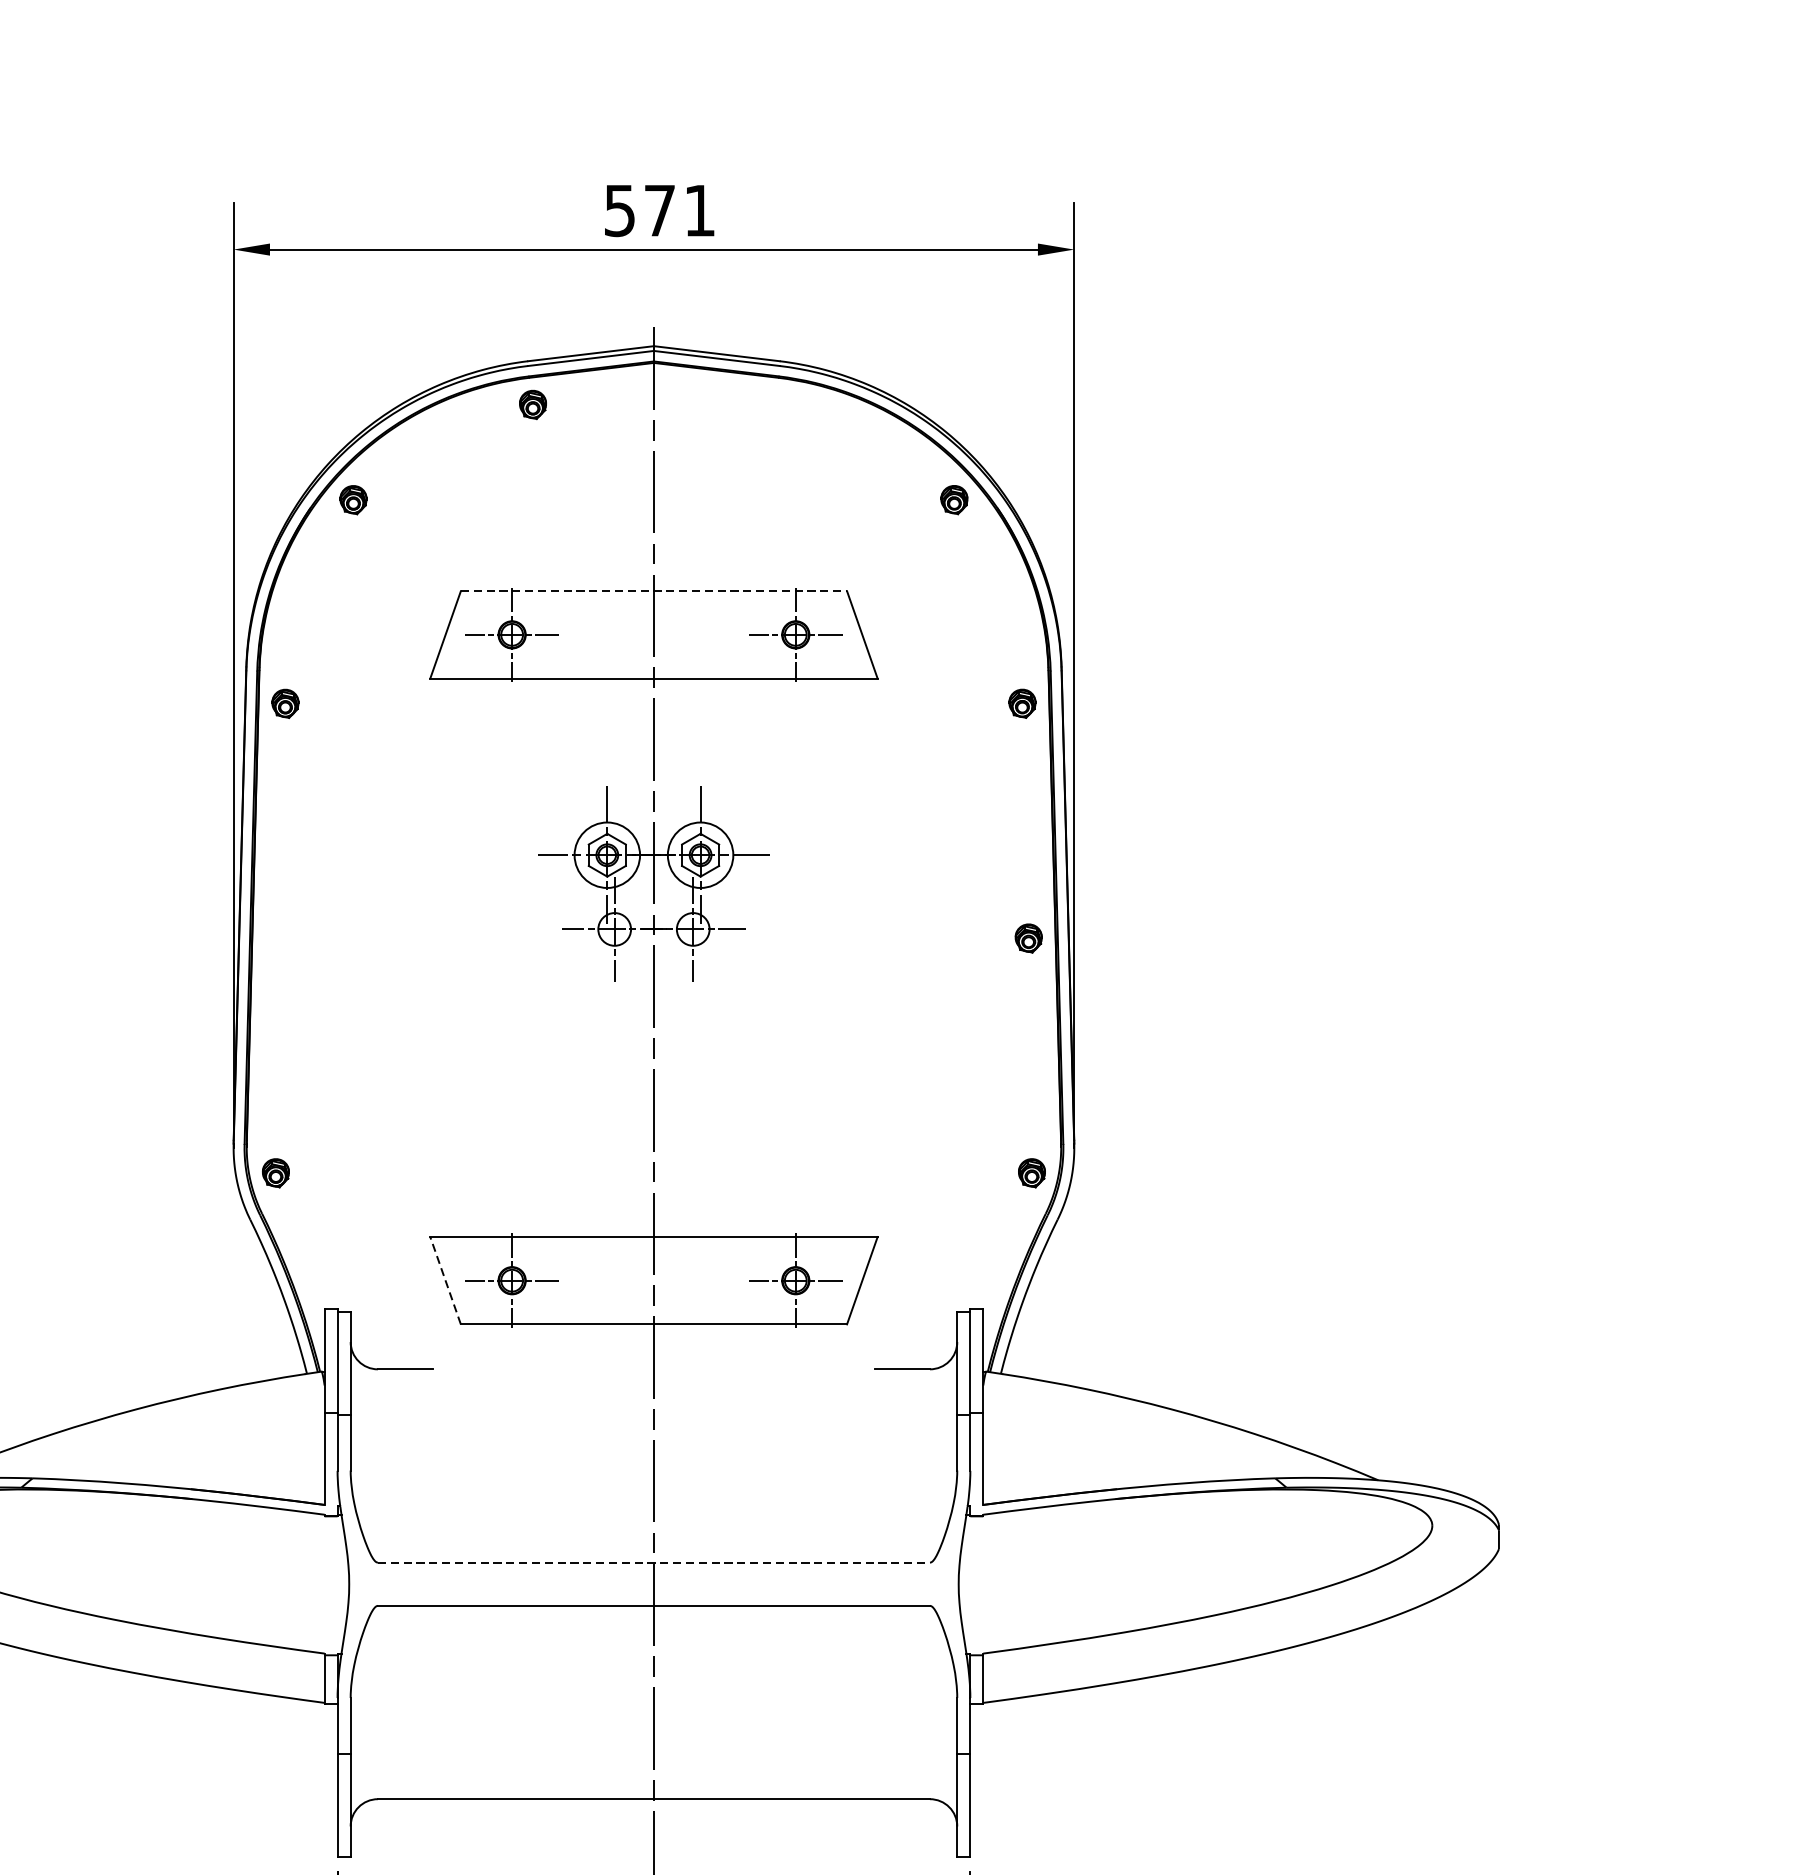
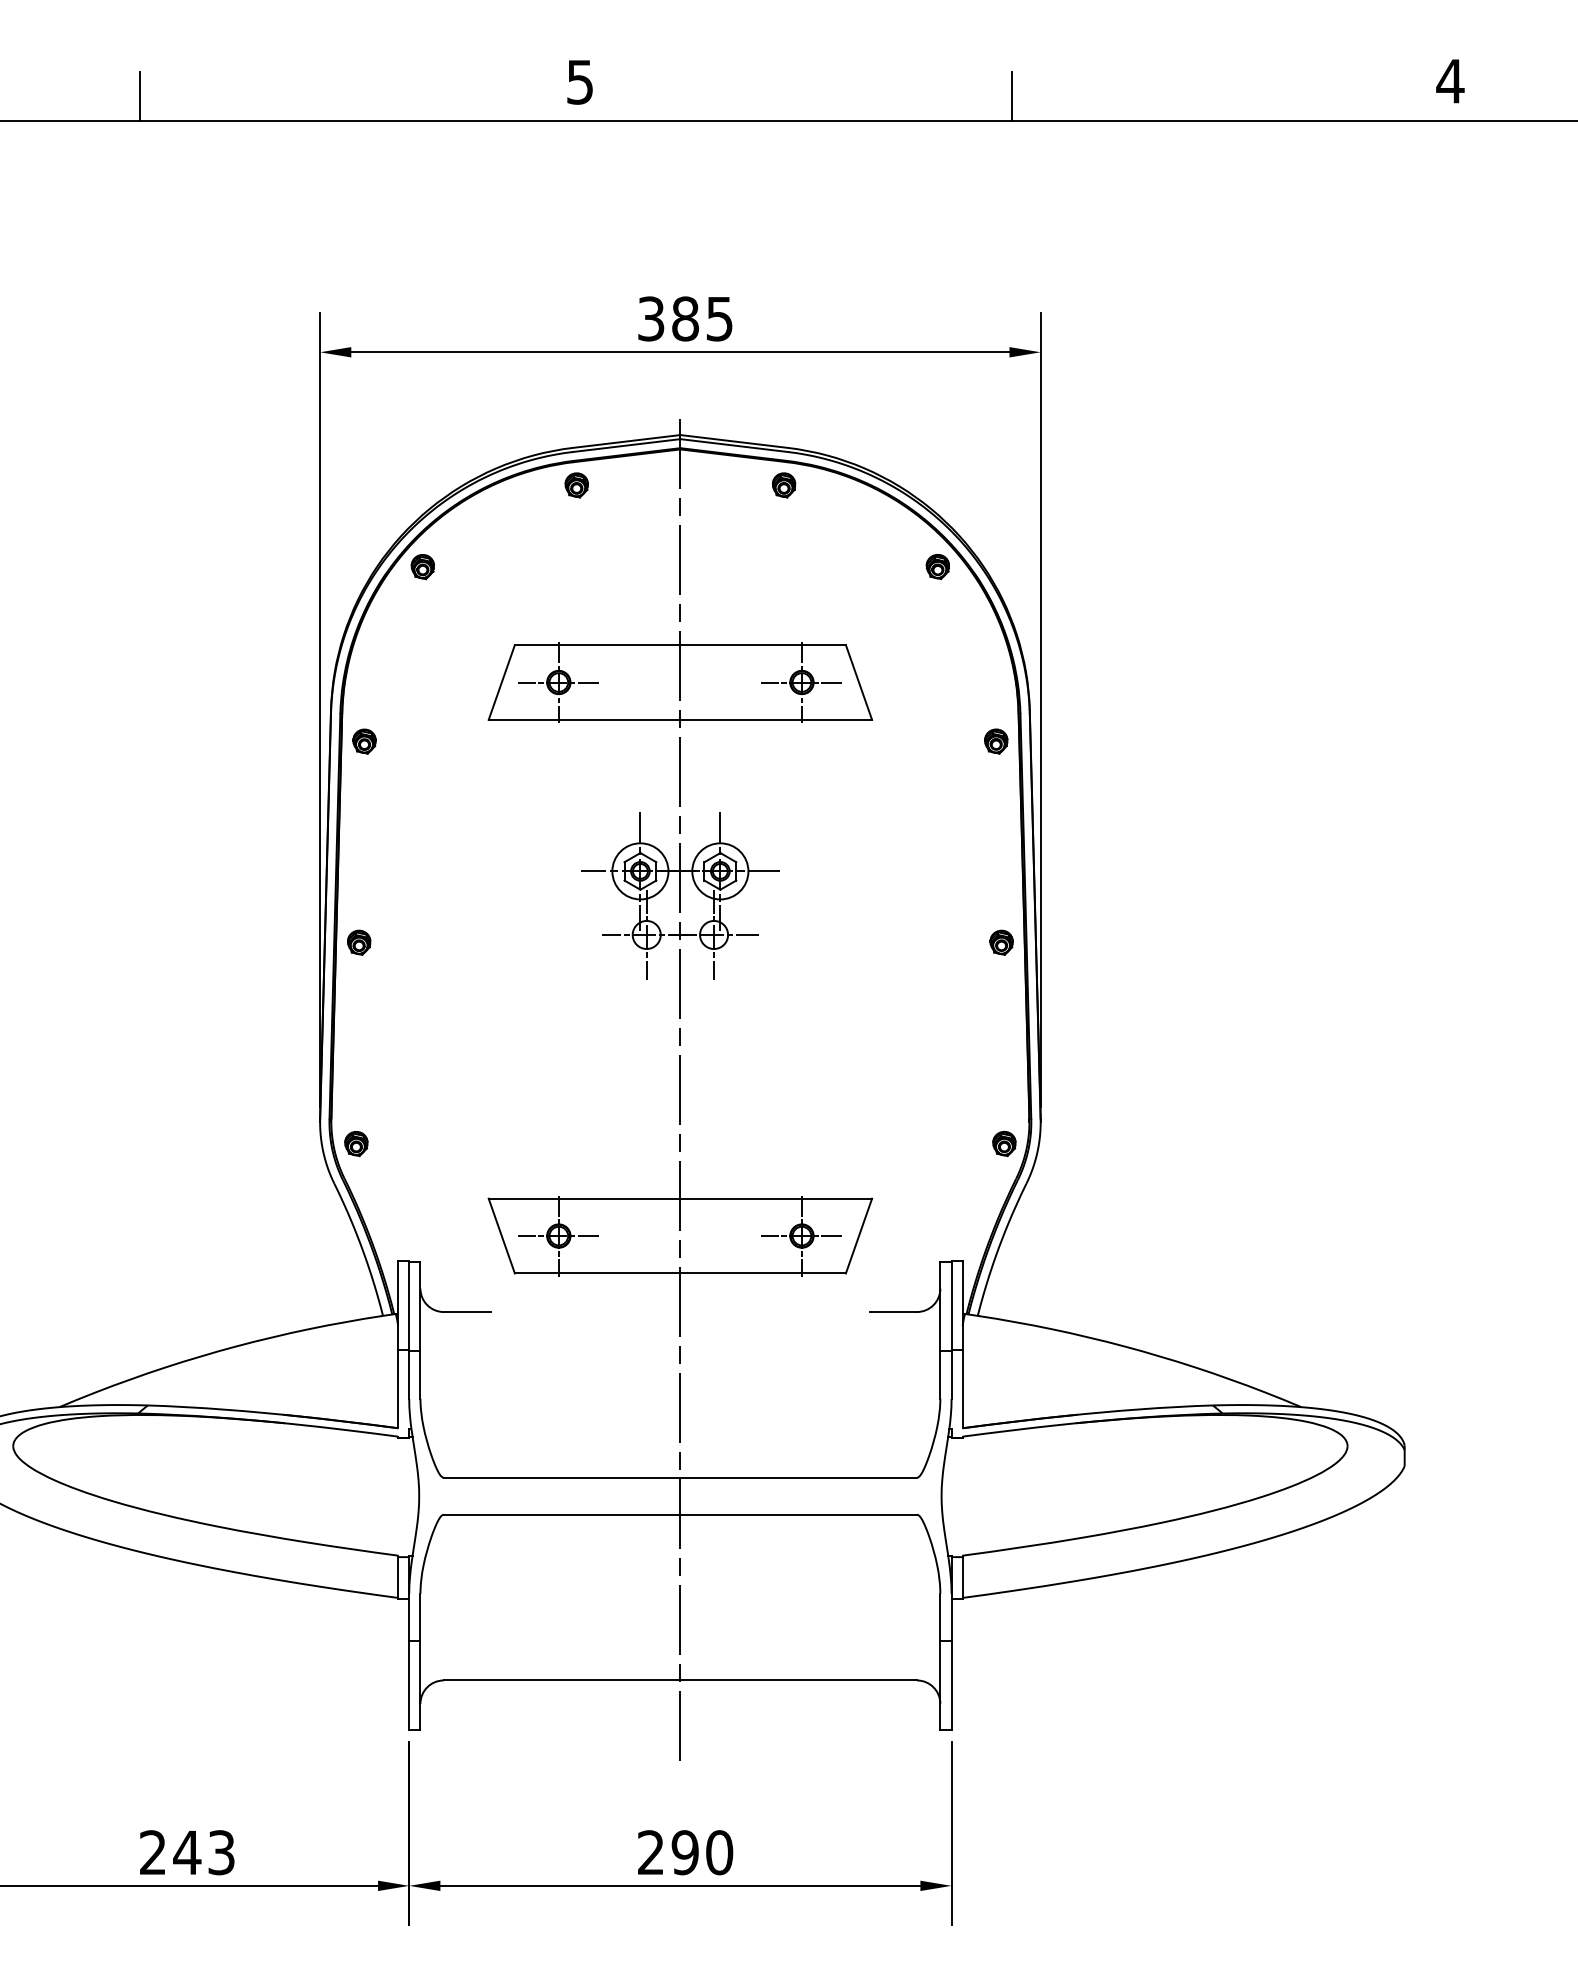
text: (659, 210) -> (685, 318), 571 -> 385
part: (774, 405) -> (783, 485), added
line: (654, 591) -> (680, 645), dashed -> solid
part: (279, 938) -> (359, 942), added
line: (445, 1281) -> (501, 1236), dashed -> solid
line: (654, 1562) -> (680, 1477), dashed -> solid

